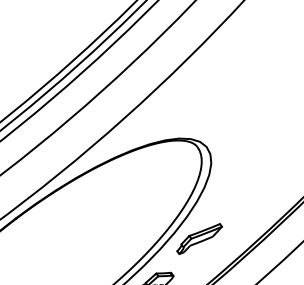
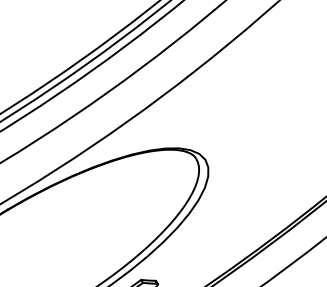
part: (198, 239) -> (187, 250), removed

